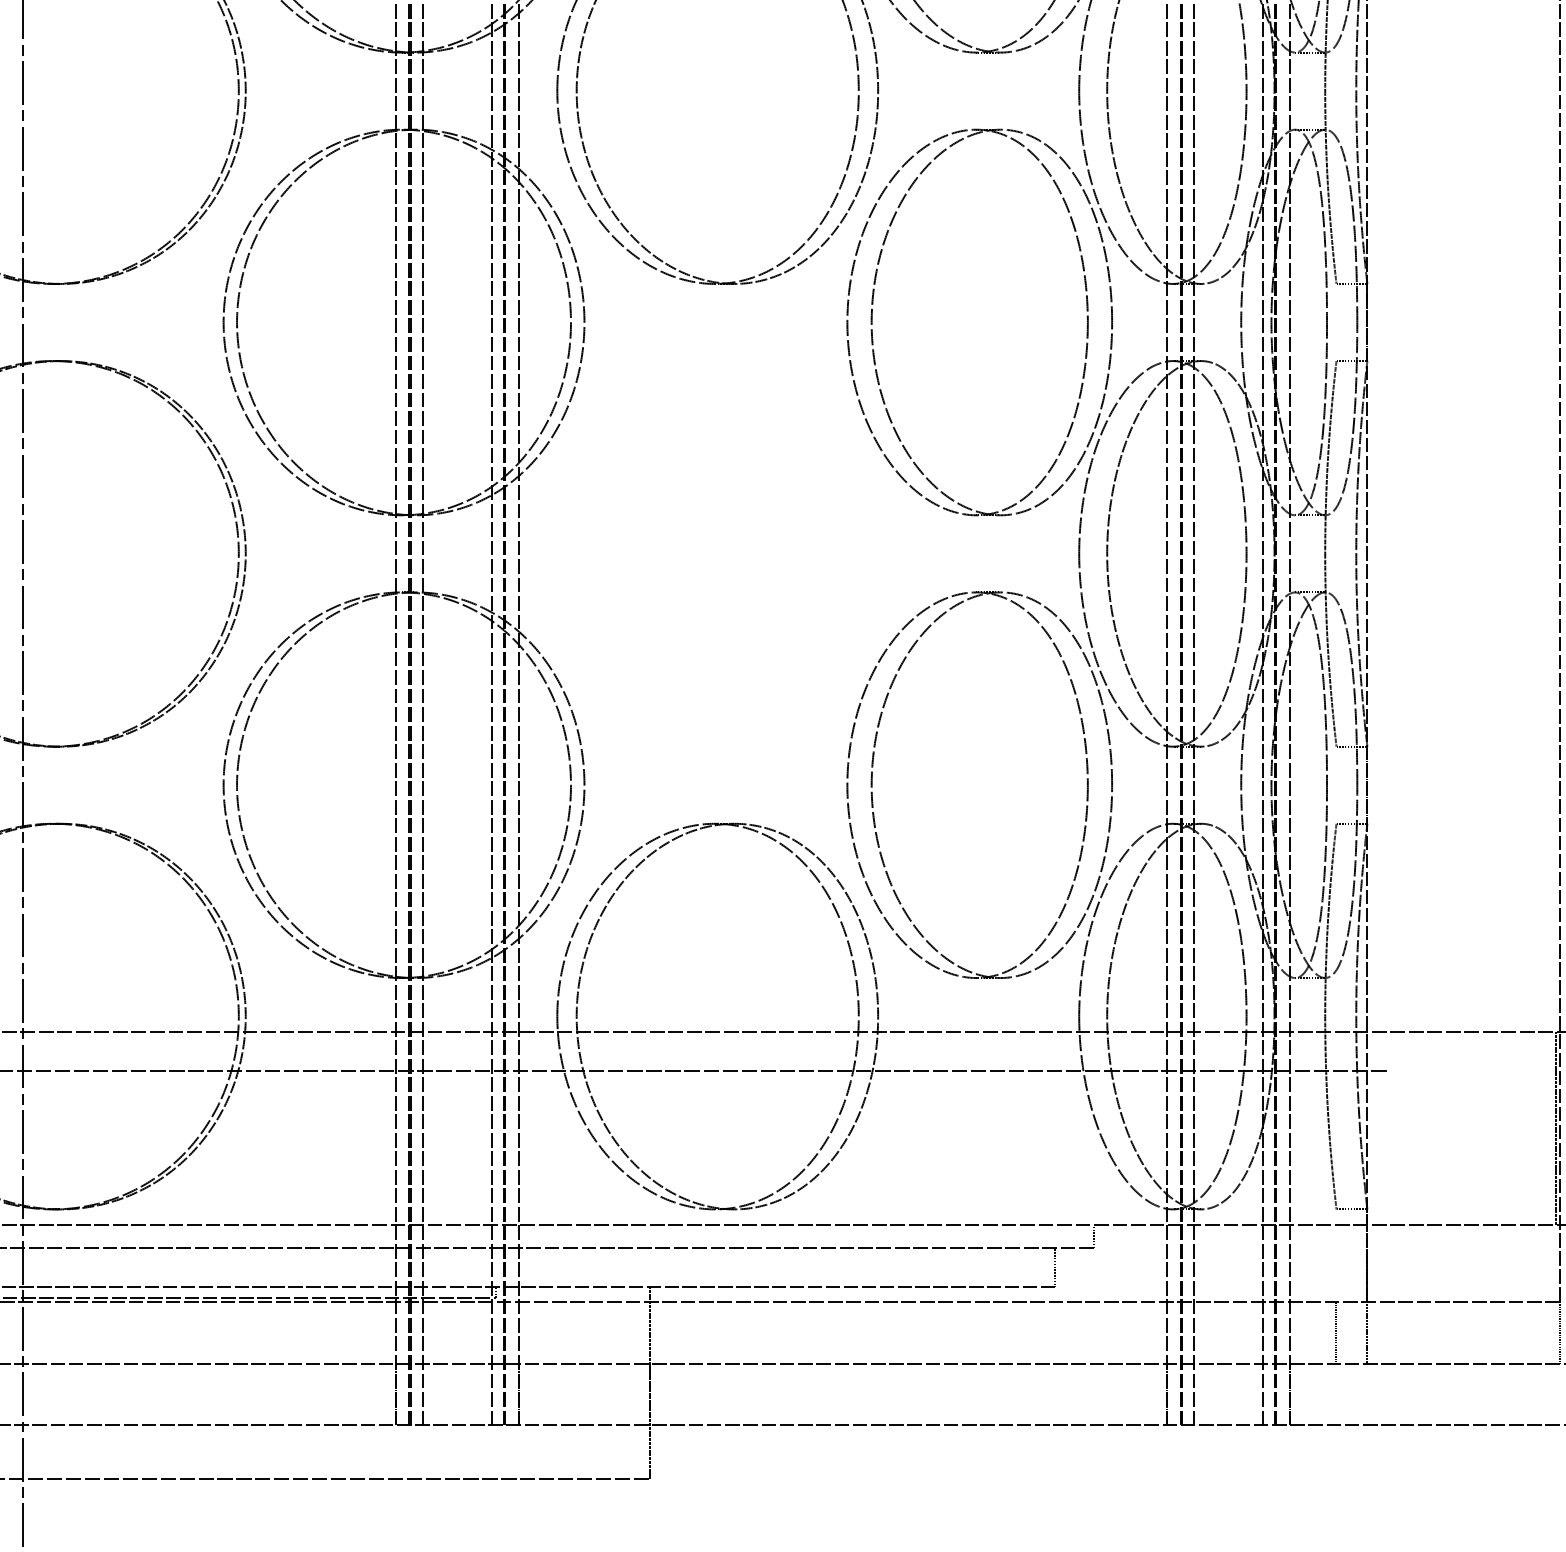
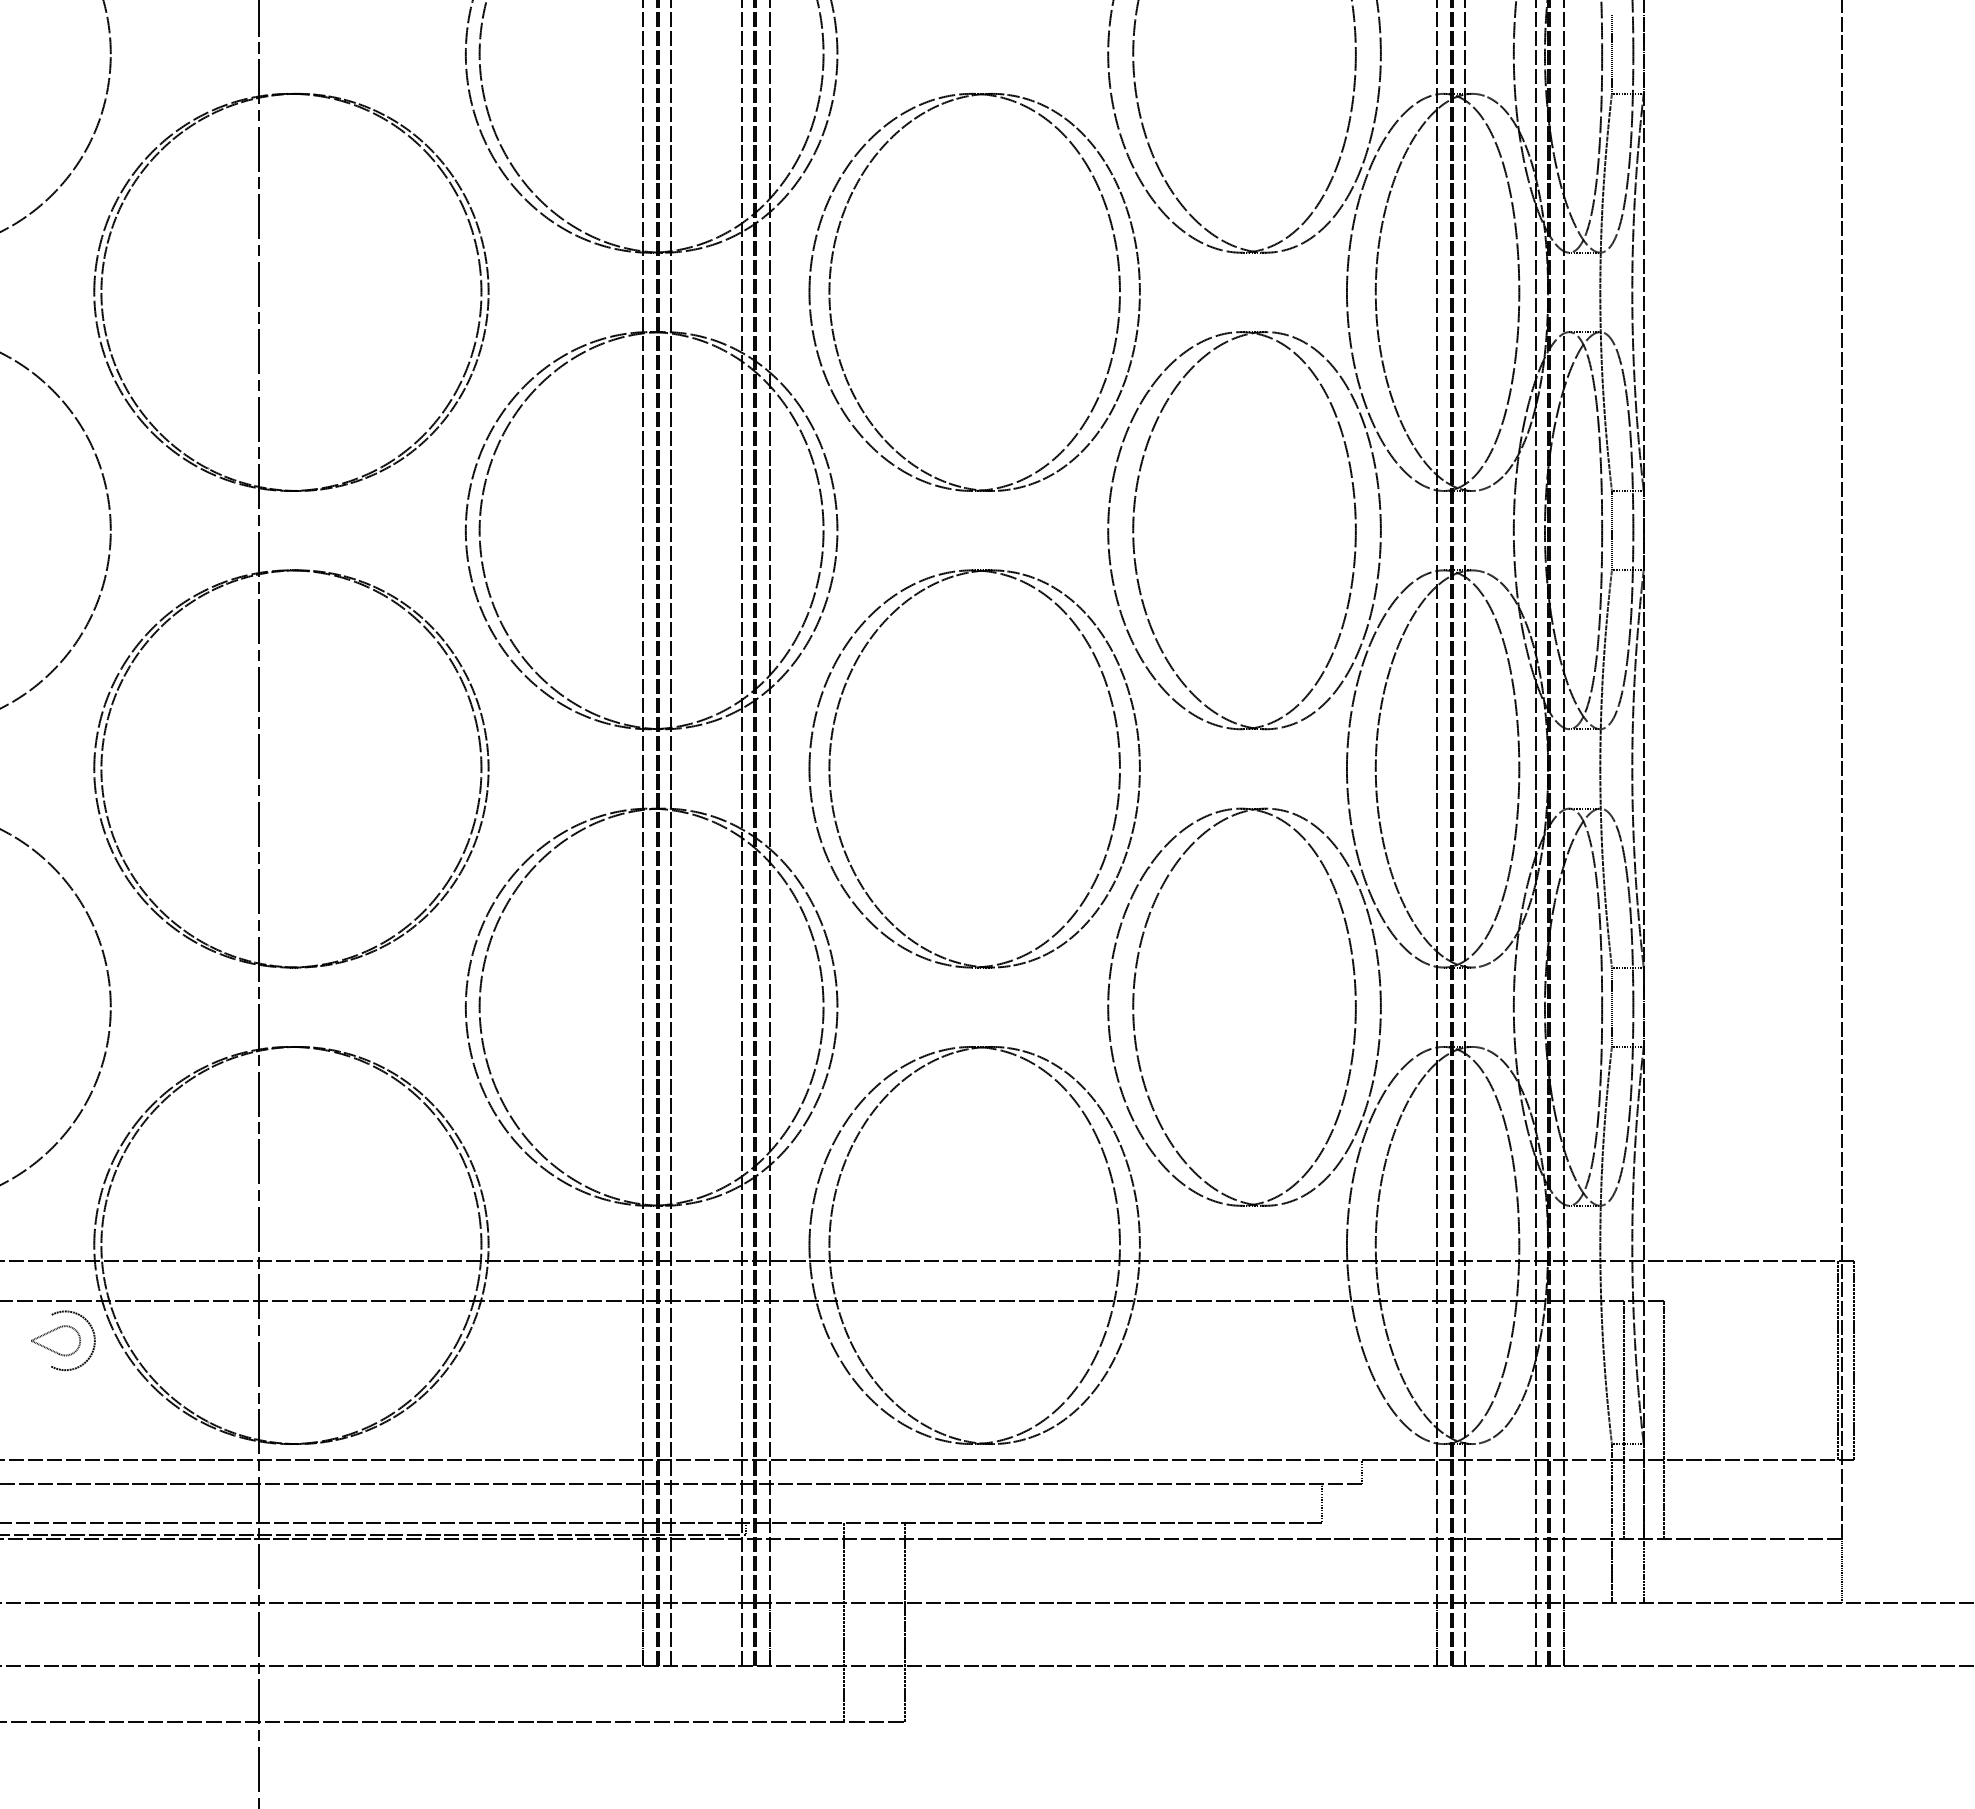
line: (1336, 322) -> (1611, 530), added
part: (577, 553) -> (830, 768), added
line: (1336, 784) -> (1611, 1006), added
line: (1347, 1186) -> (1623, 1420), added
line: (1386, 1186) -> (1663, 1420), added
line: (1336, 1286) -> (1611, 1523), added
line: (590, 1382) -> (843, 1622), added

